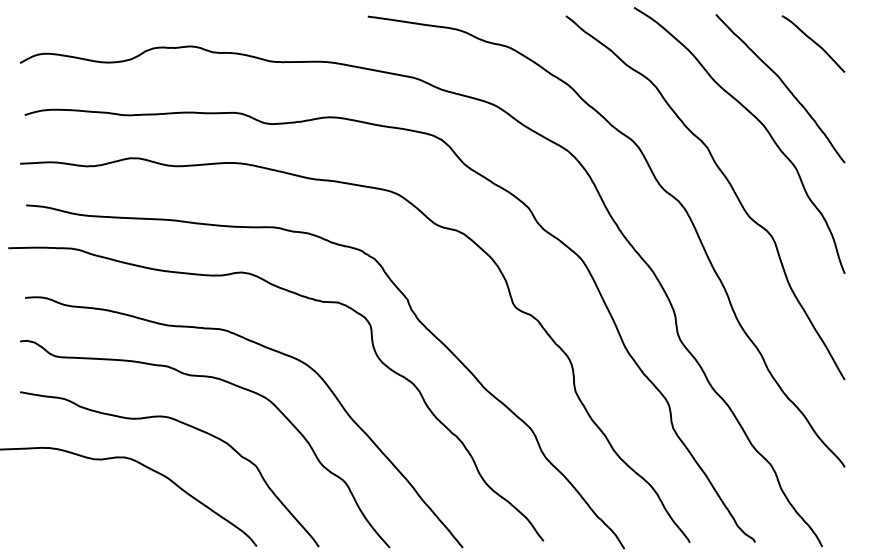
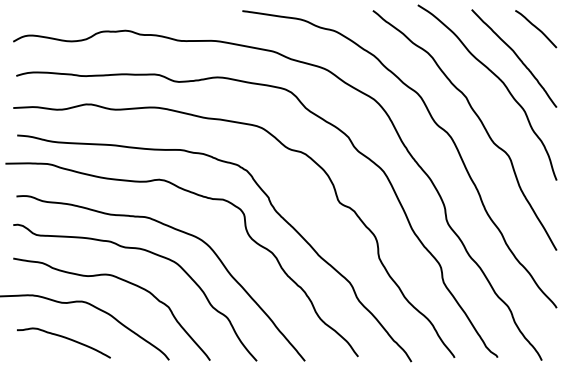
curve: (97, 513) -> (64, 338), added

